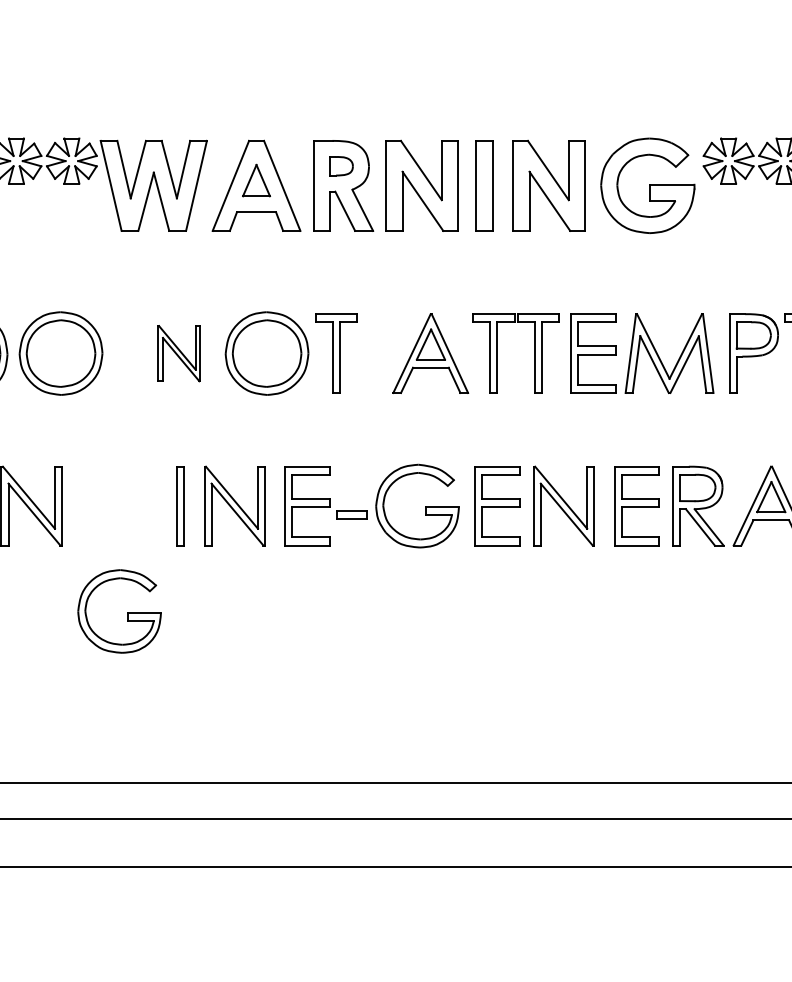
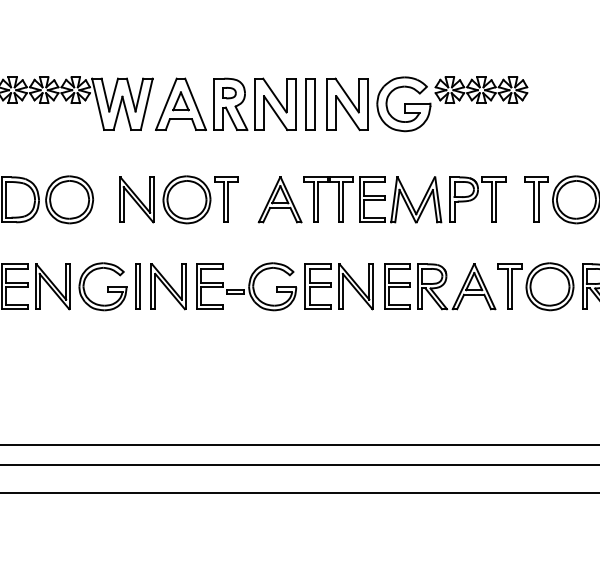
part: (178, 352) -> (136, 199), size x1.43
part: (118, 611) -> (102, 286), moved

